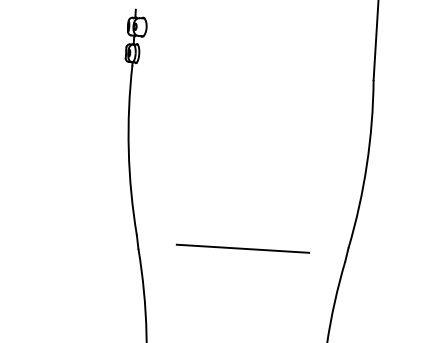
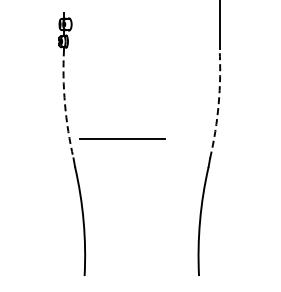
arc: (129, 150) -> (65, 104), solid -> dashed
arc: (366, 165) -> (218, 104), solid -> dashed
line: (243, 248) -> (122, 138), moved

